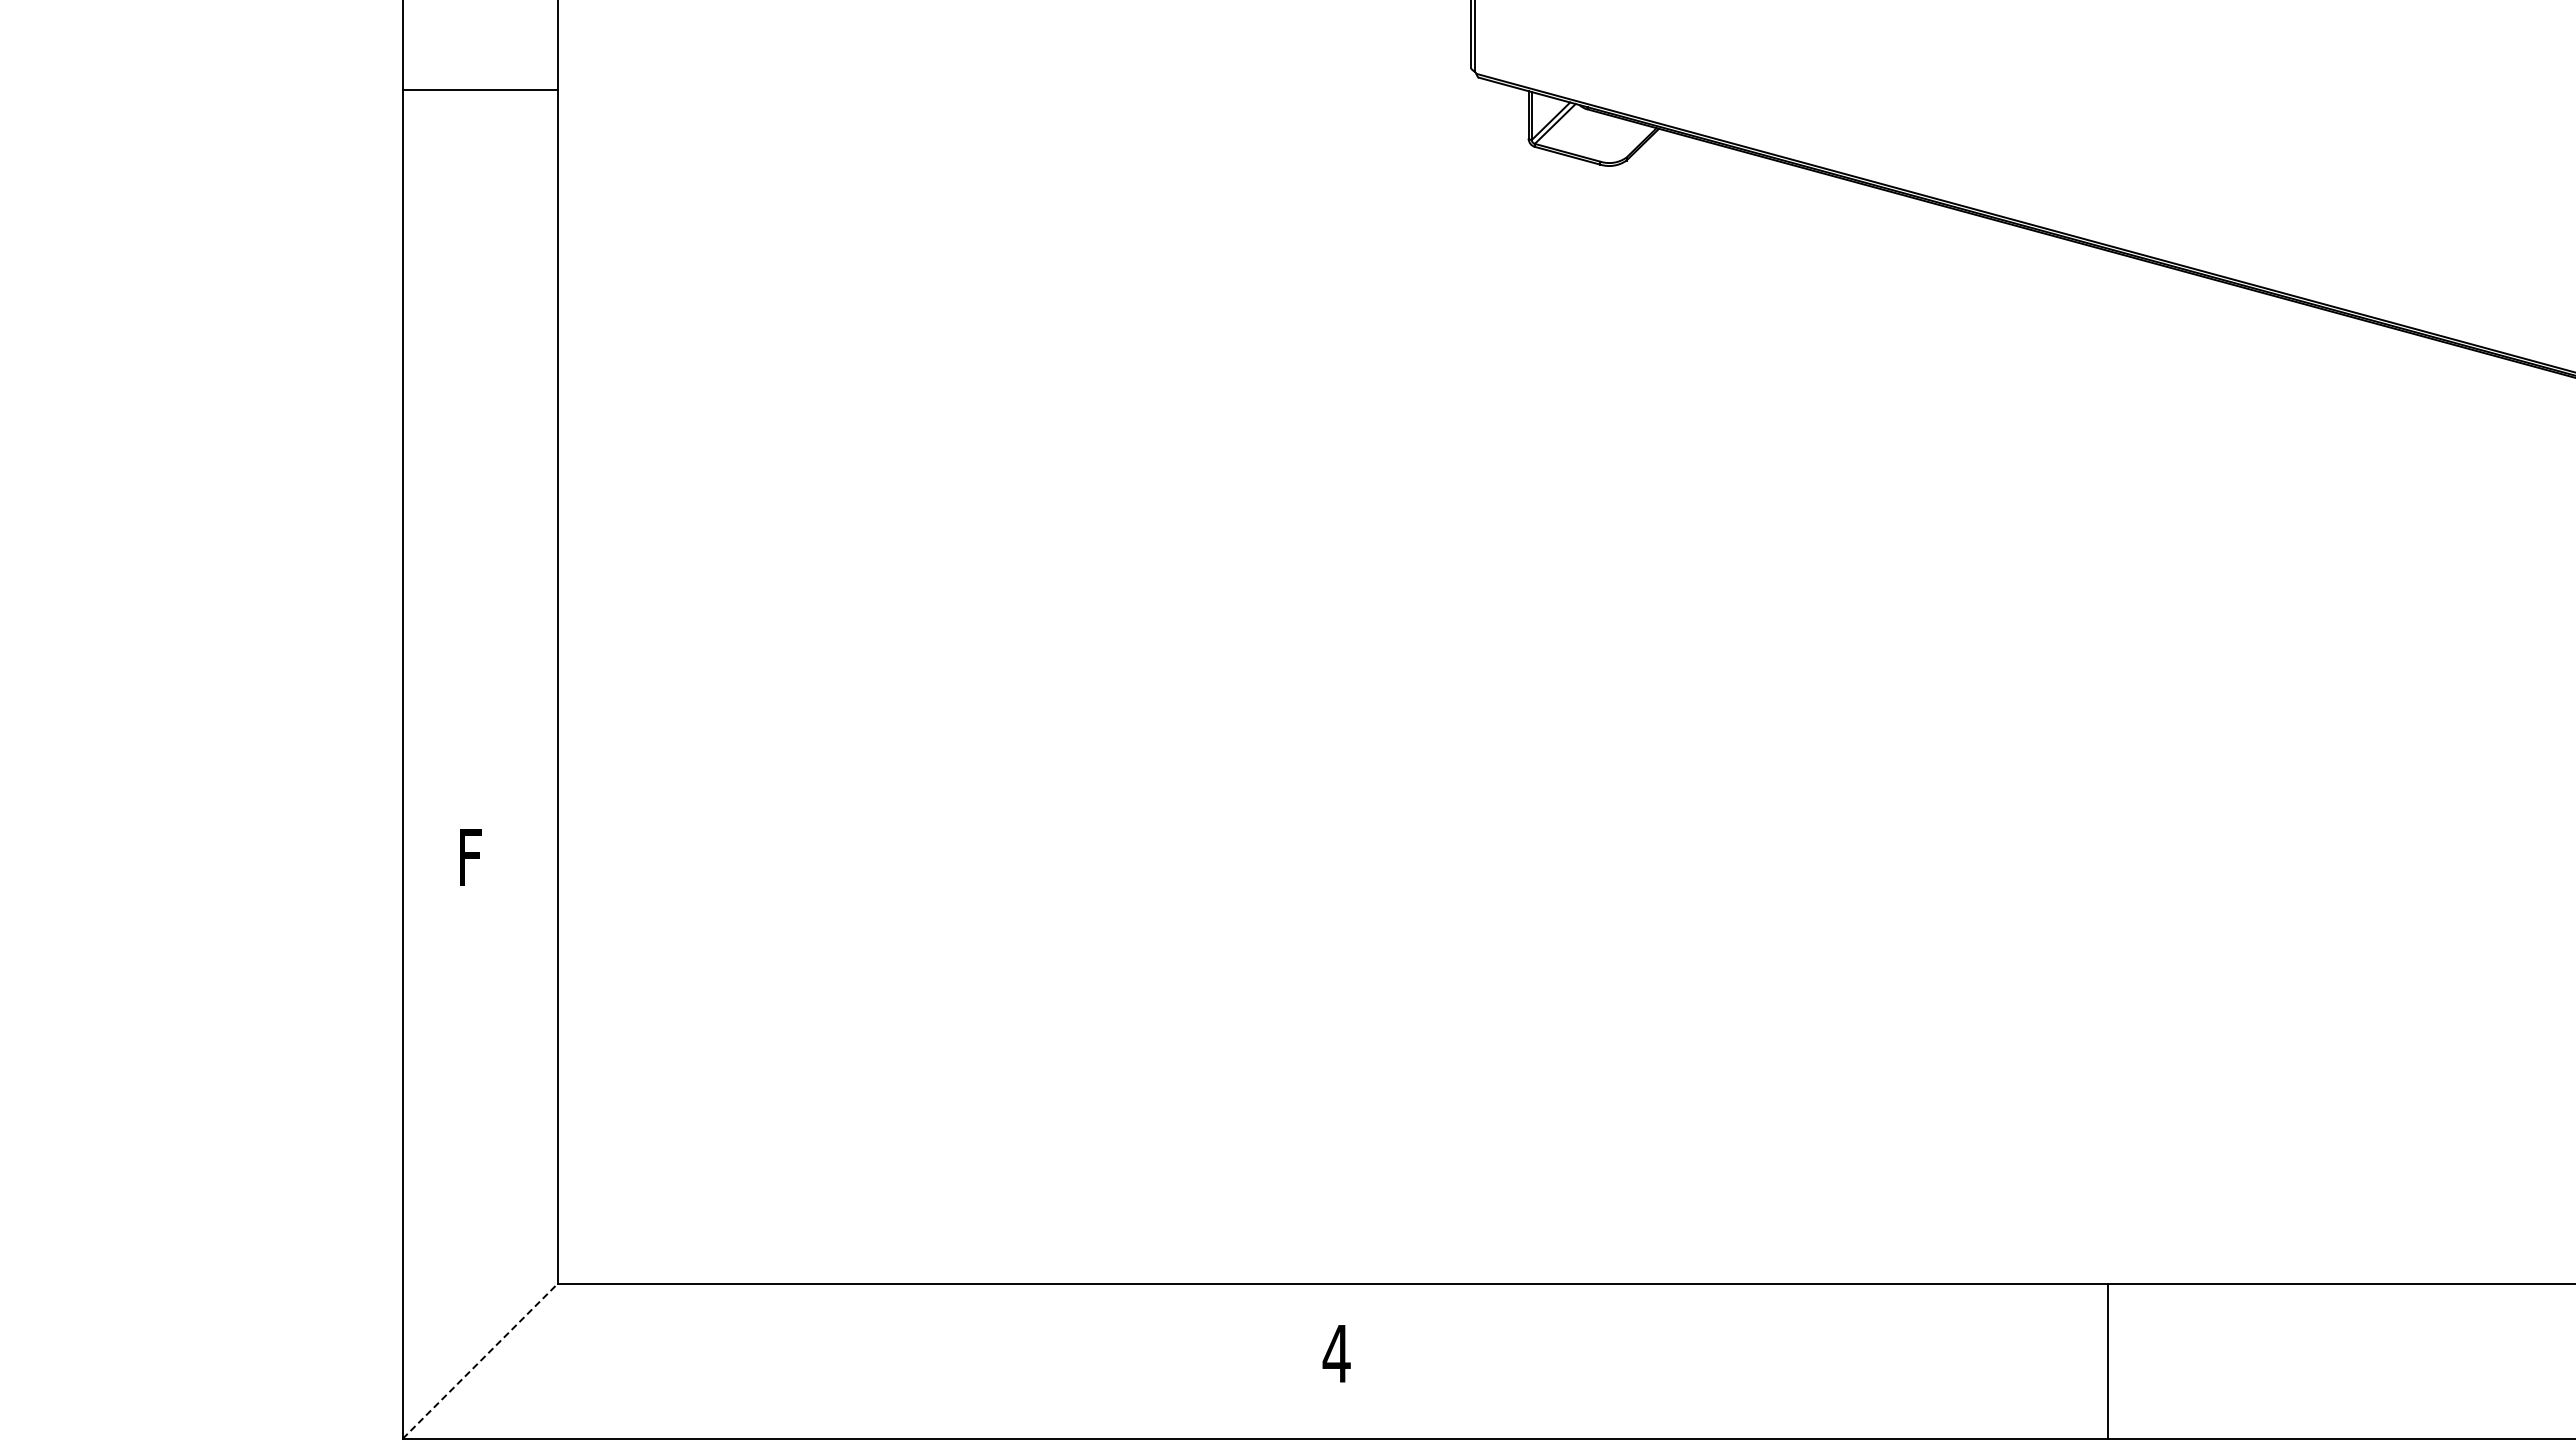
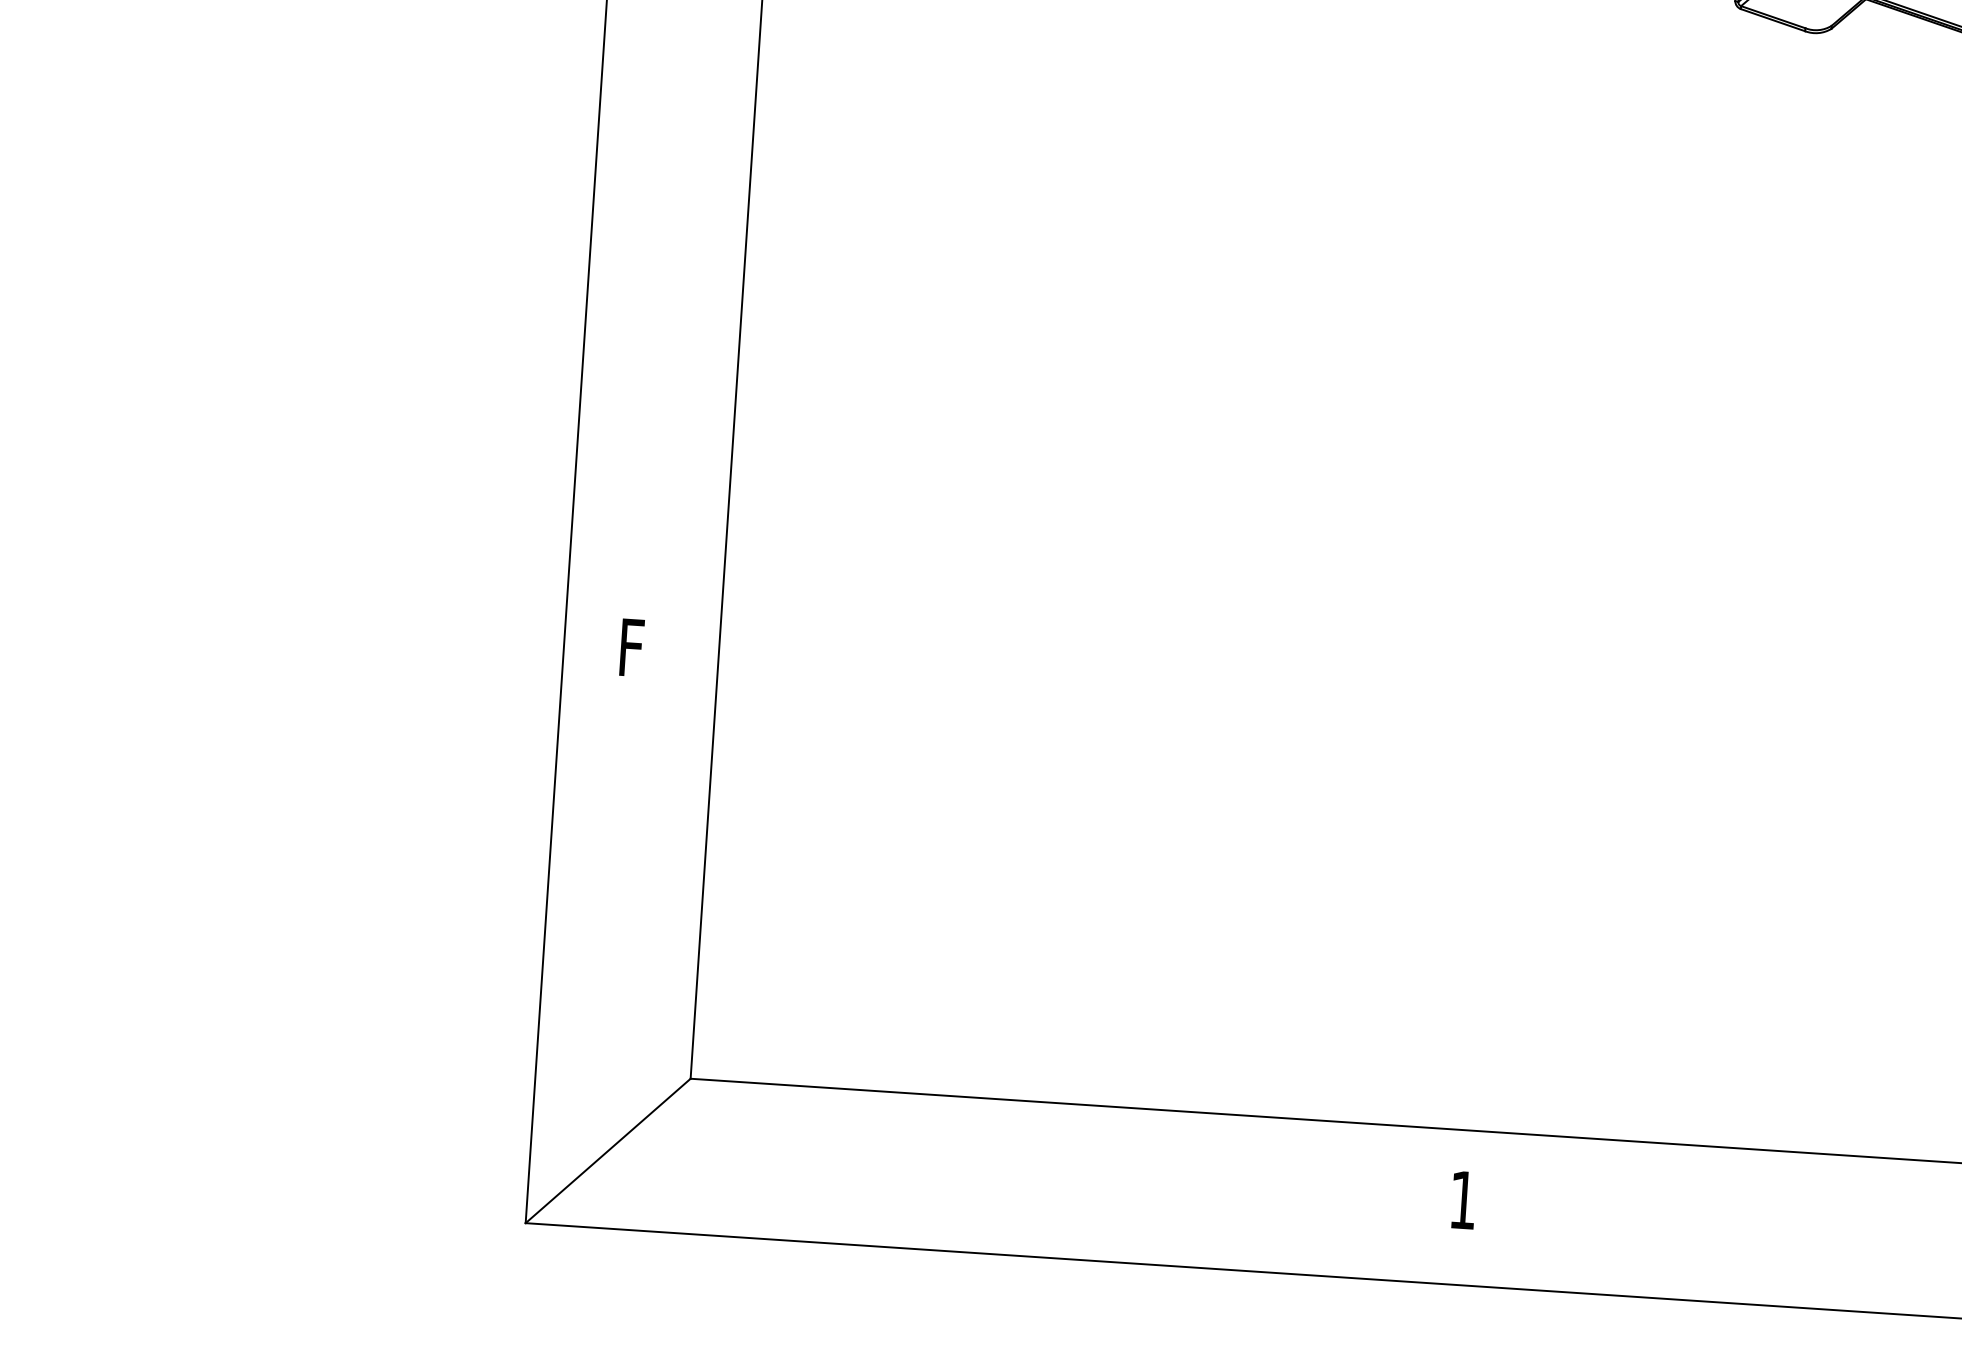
text: (1336, 1353) -> (1463, 1199), 4 -> 1
line: (480, 1361) -> (608, 1151), dashed -> solid

